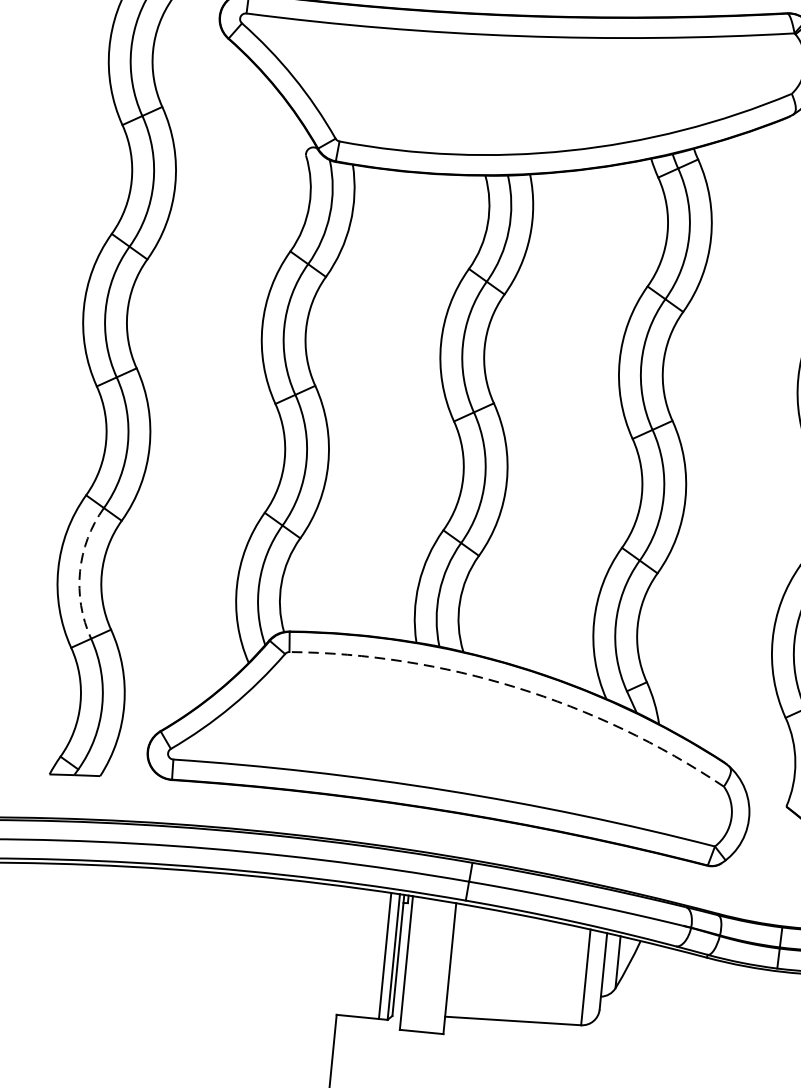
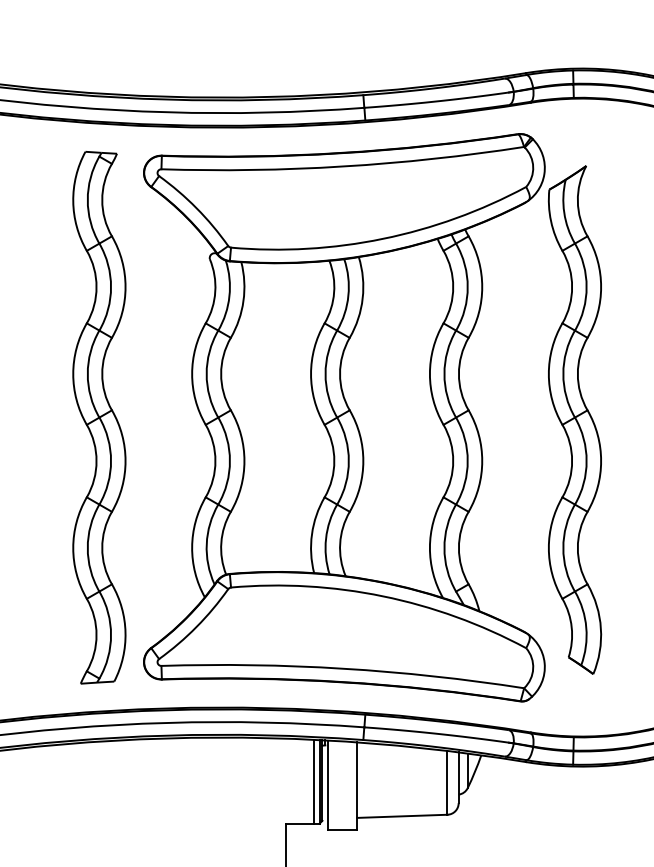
arc: (79, 572) -> (87, 548), dashed -> solid
arc: (517, 687) -> (383, 596), dashed -> solid

